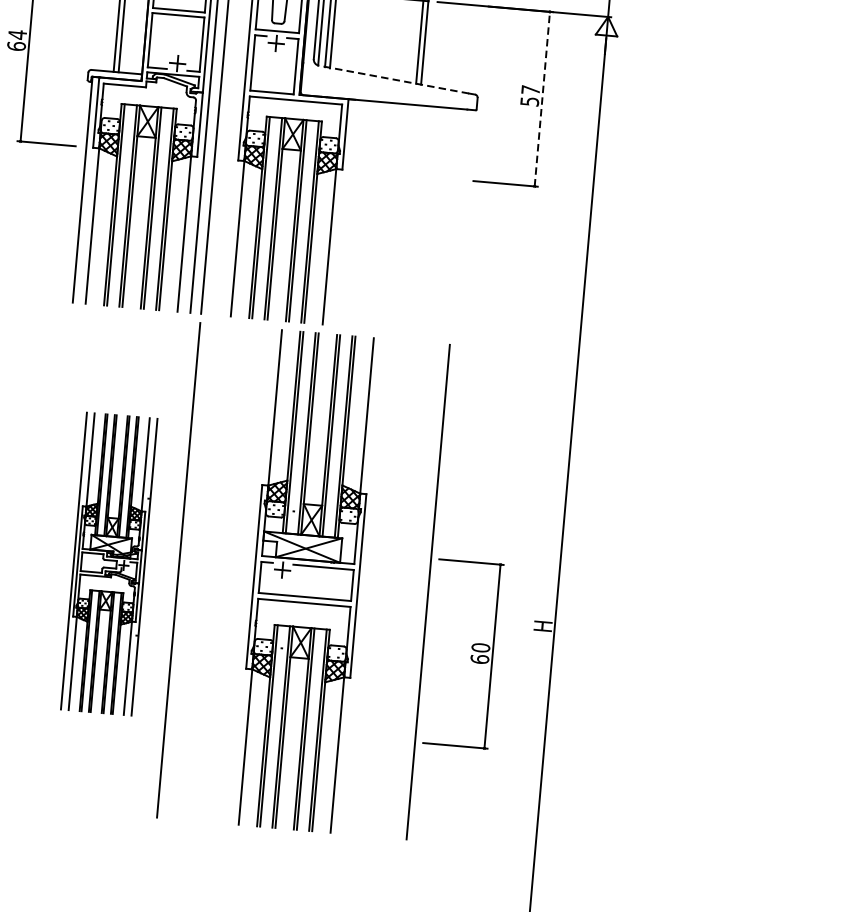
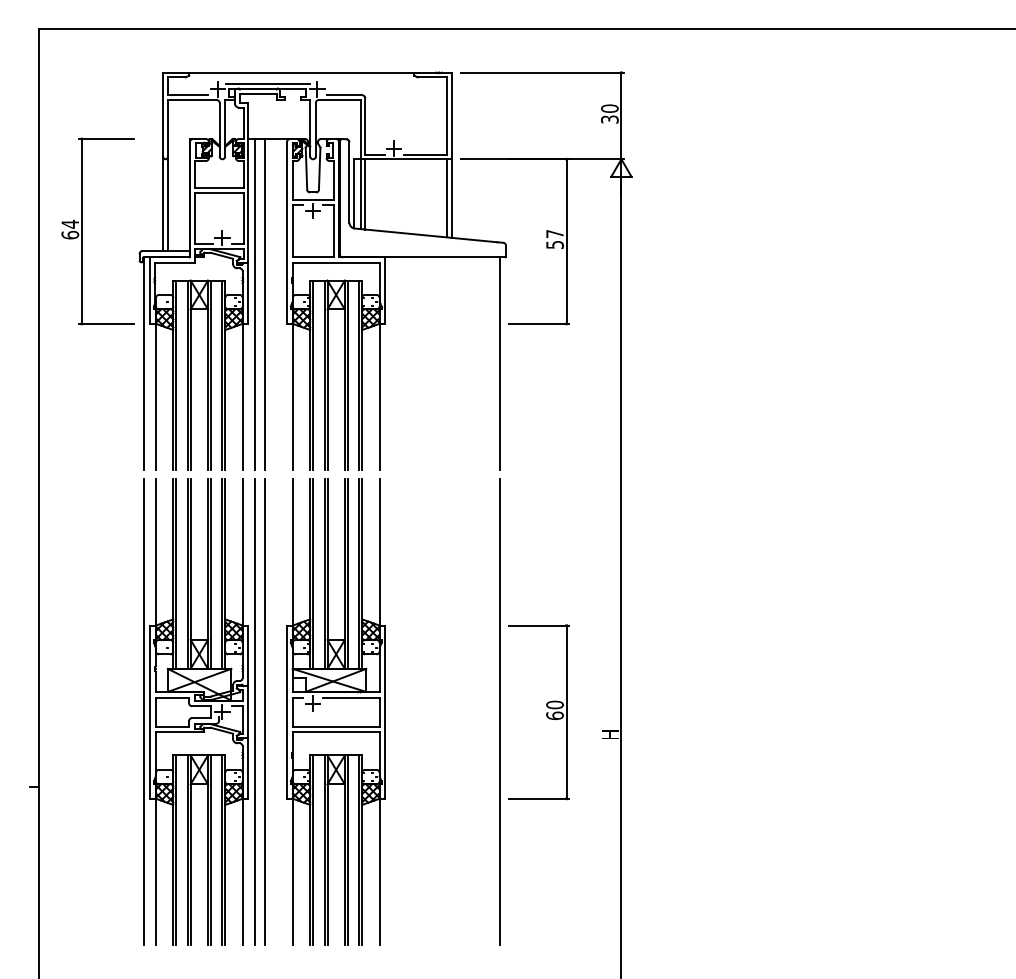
line: (394, 79) -> (426, 235), dashed -> solid
line: (542, 99) -> (566, 241), dashed -> solid
line: (460, 222) -> (500, 363), added
part: (109, 563) -> (199, 711), size x1.67
part: (305, 580) -> (335, 711), moved
part: (471, 655) -> (546, 712), moved

